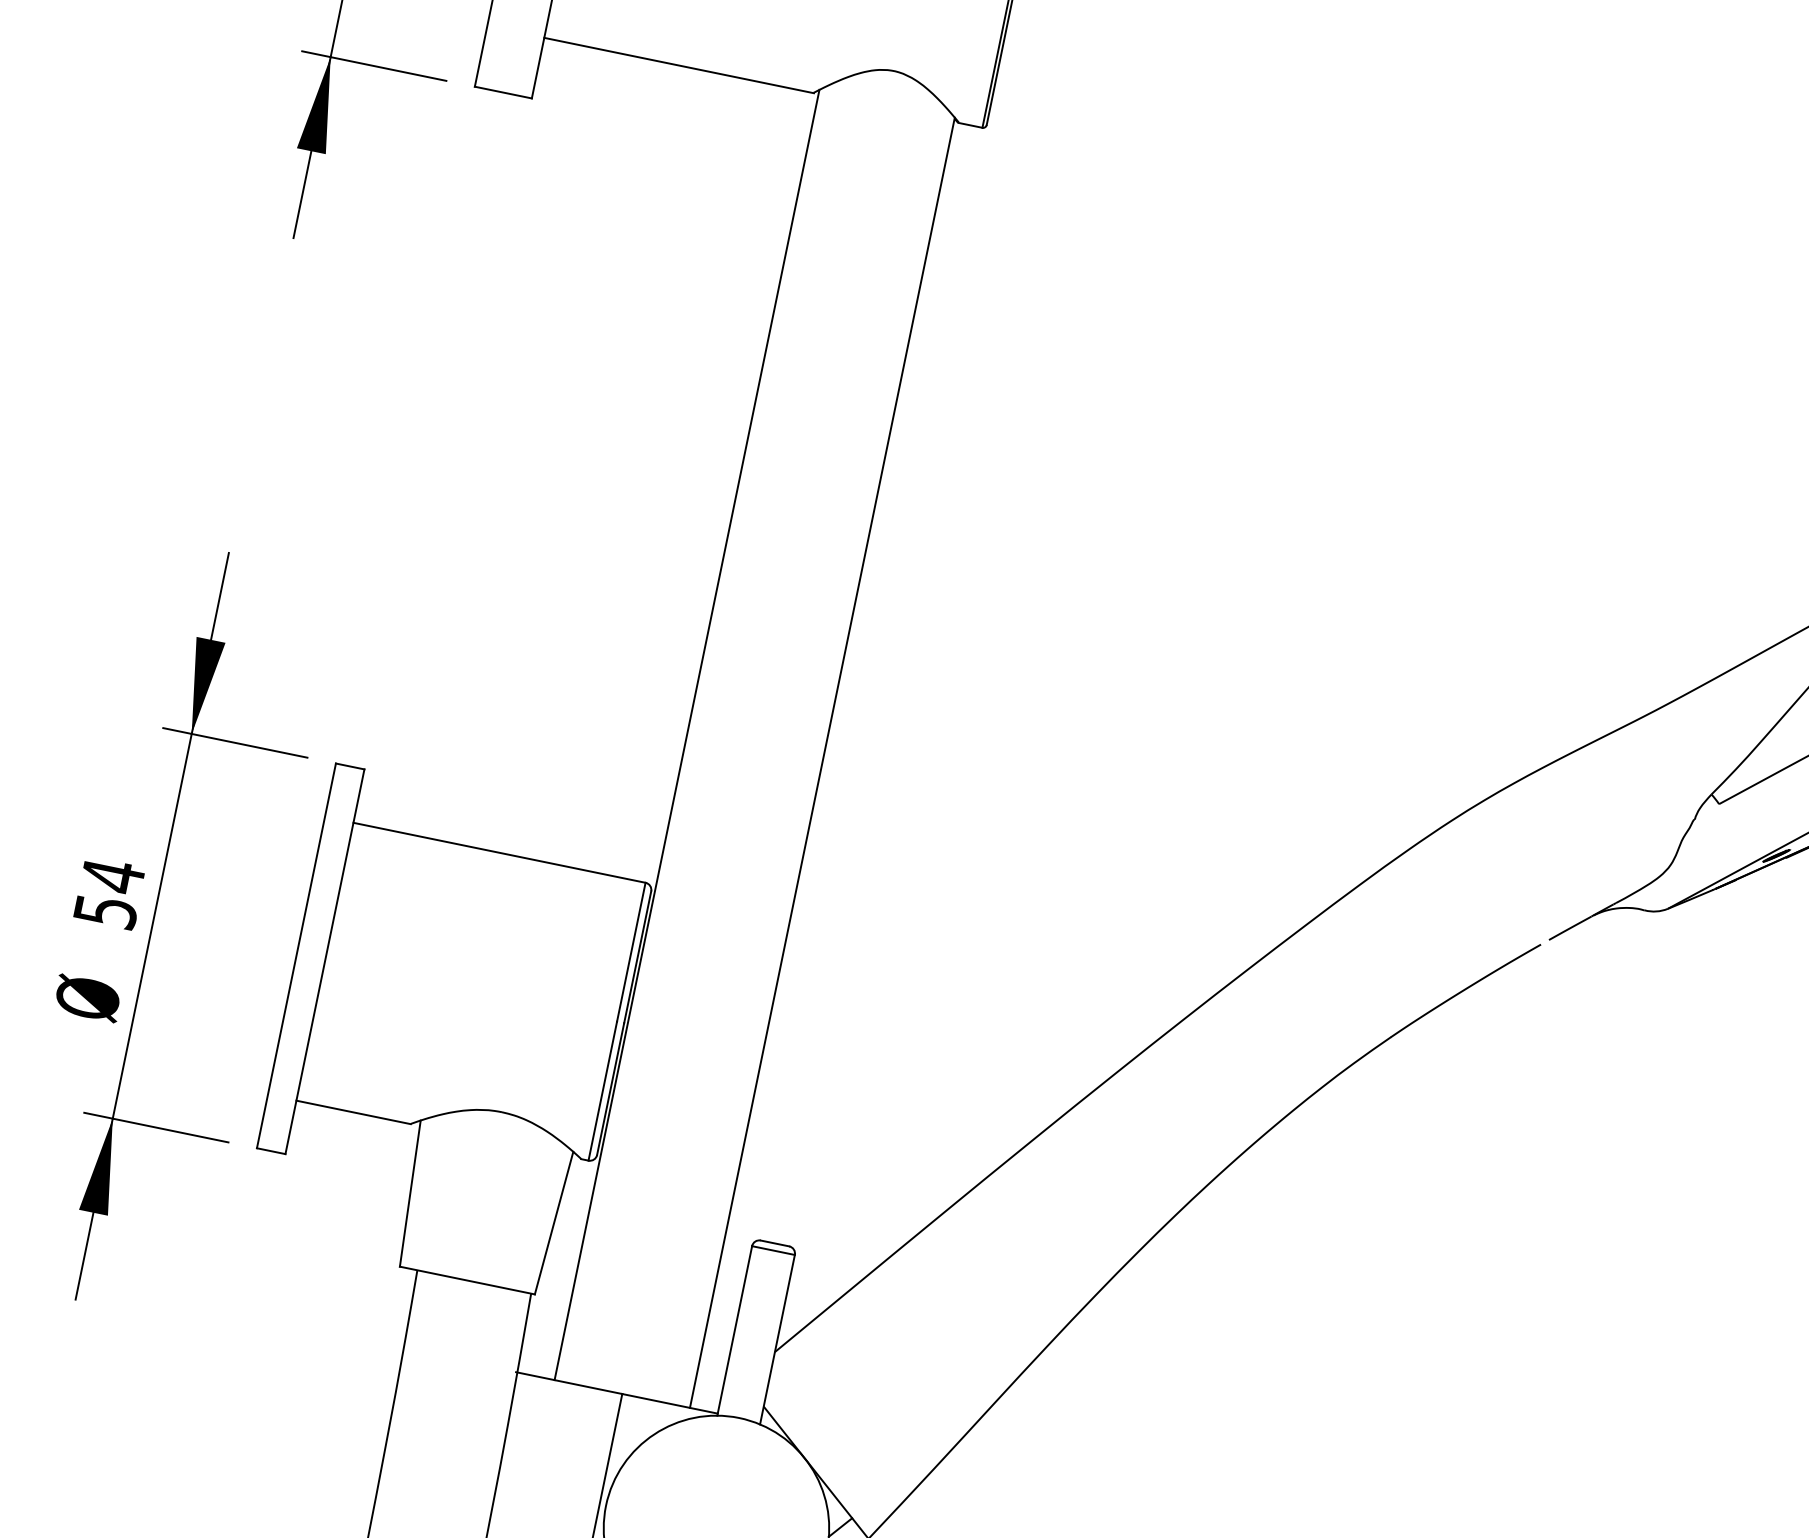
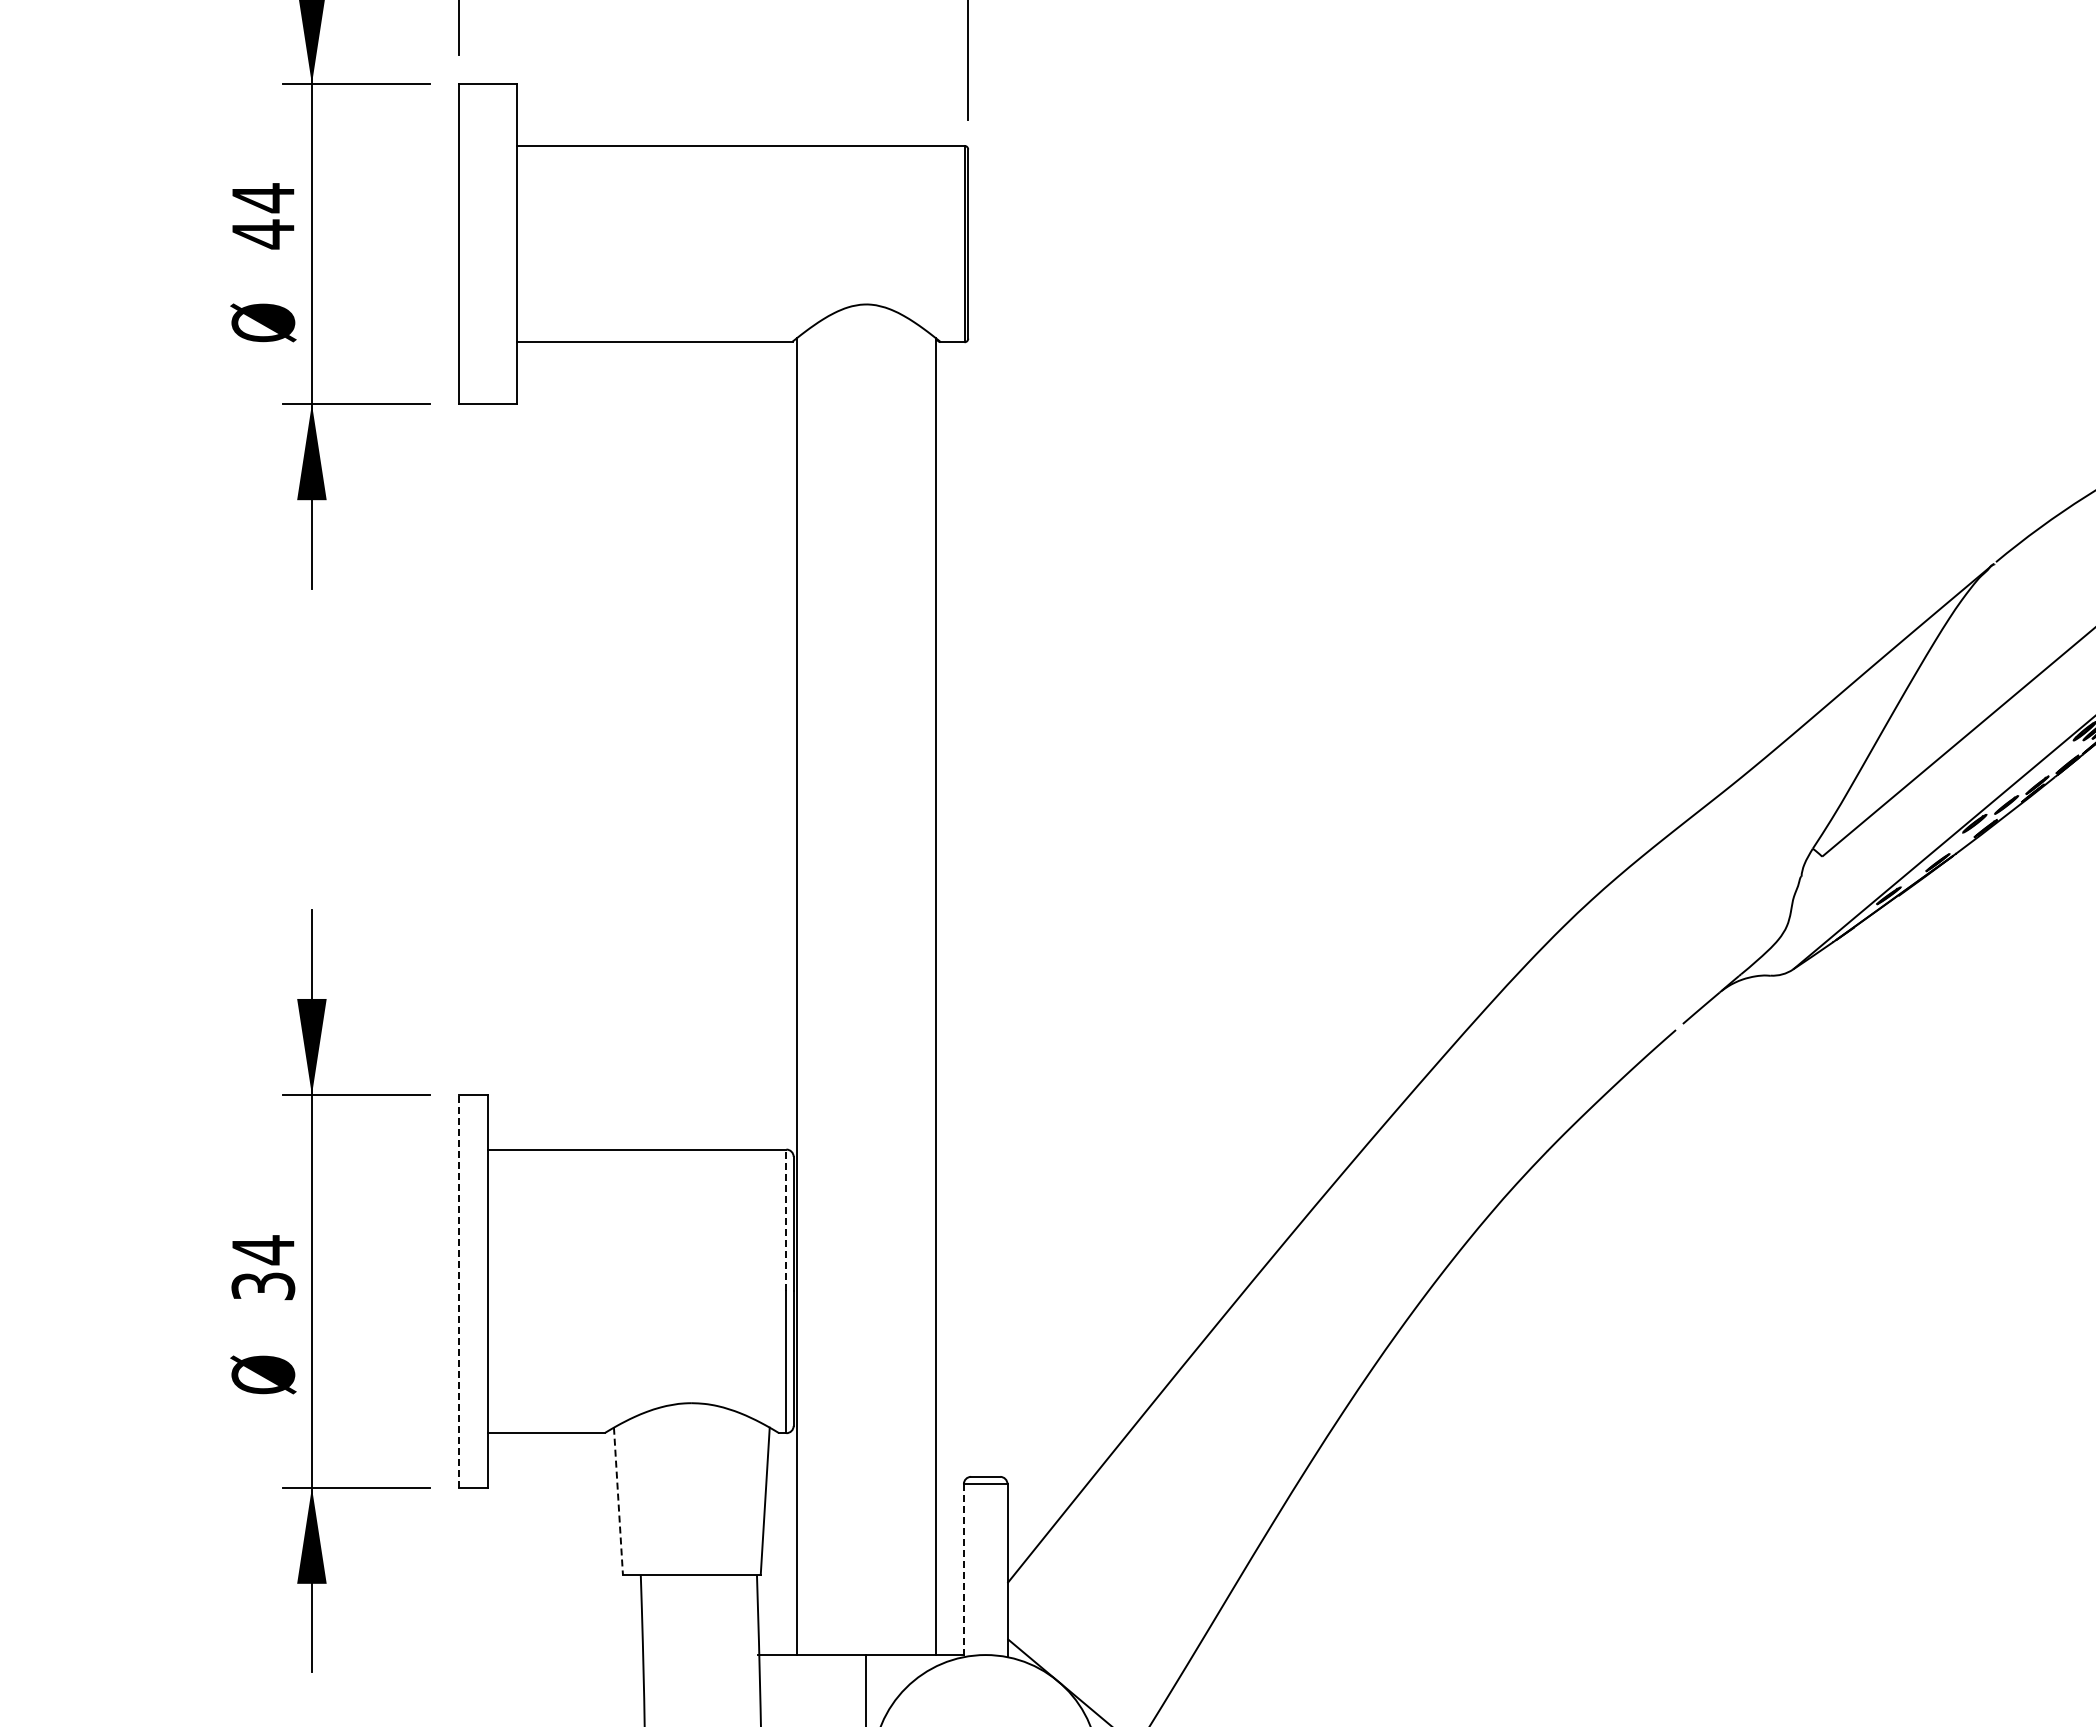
text: (105, 910) -> (262, 1285), 54 -> 34
line: (631, 952) -> (786, 1220), solid -> dashed
line: (297, 955) -> (459, 1290), solid -> dashed
line: (410, 1193) -> (618, 1501), solid -> dashed
line: (734, 1330) -> (963, 1570), solid -> dashed

